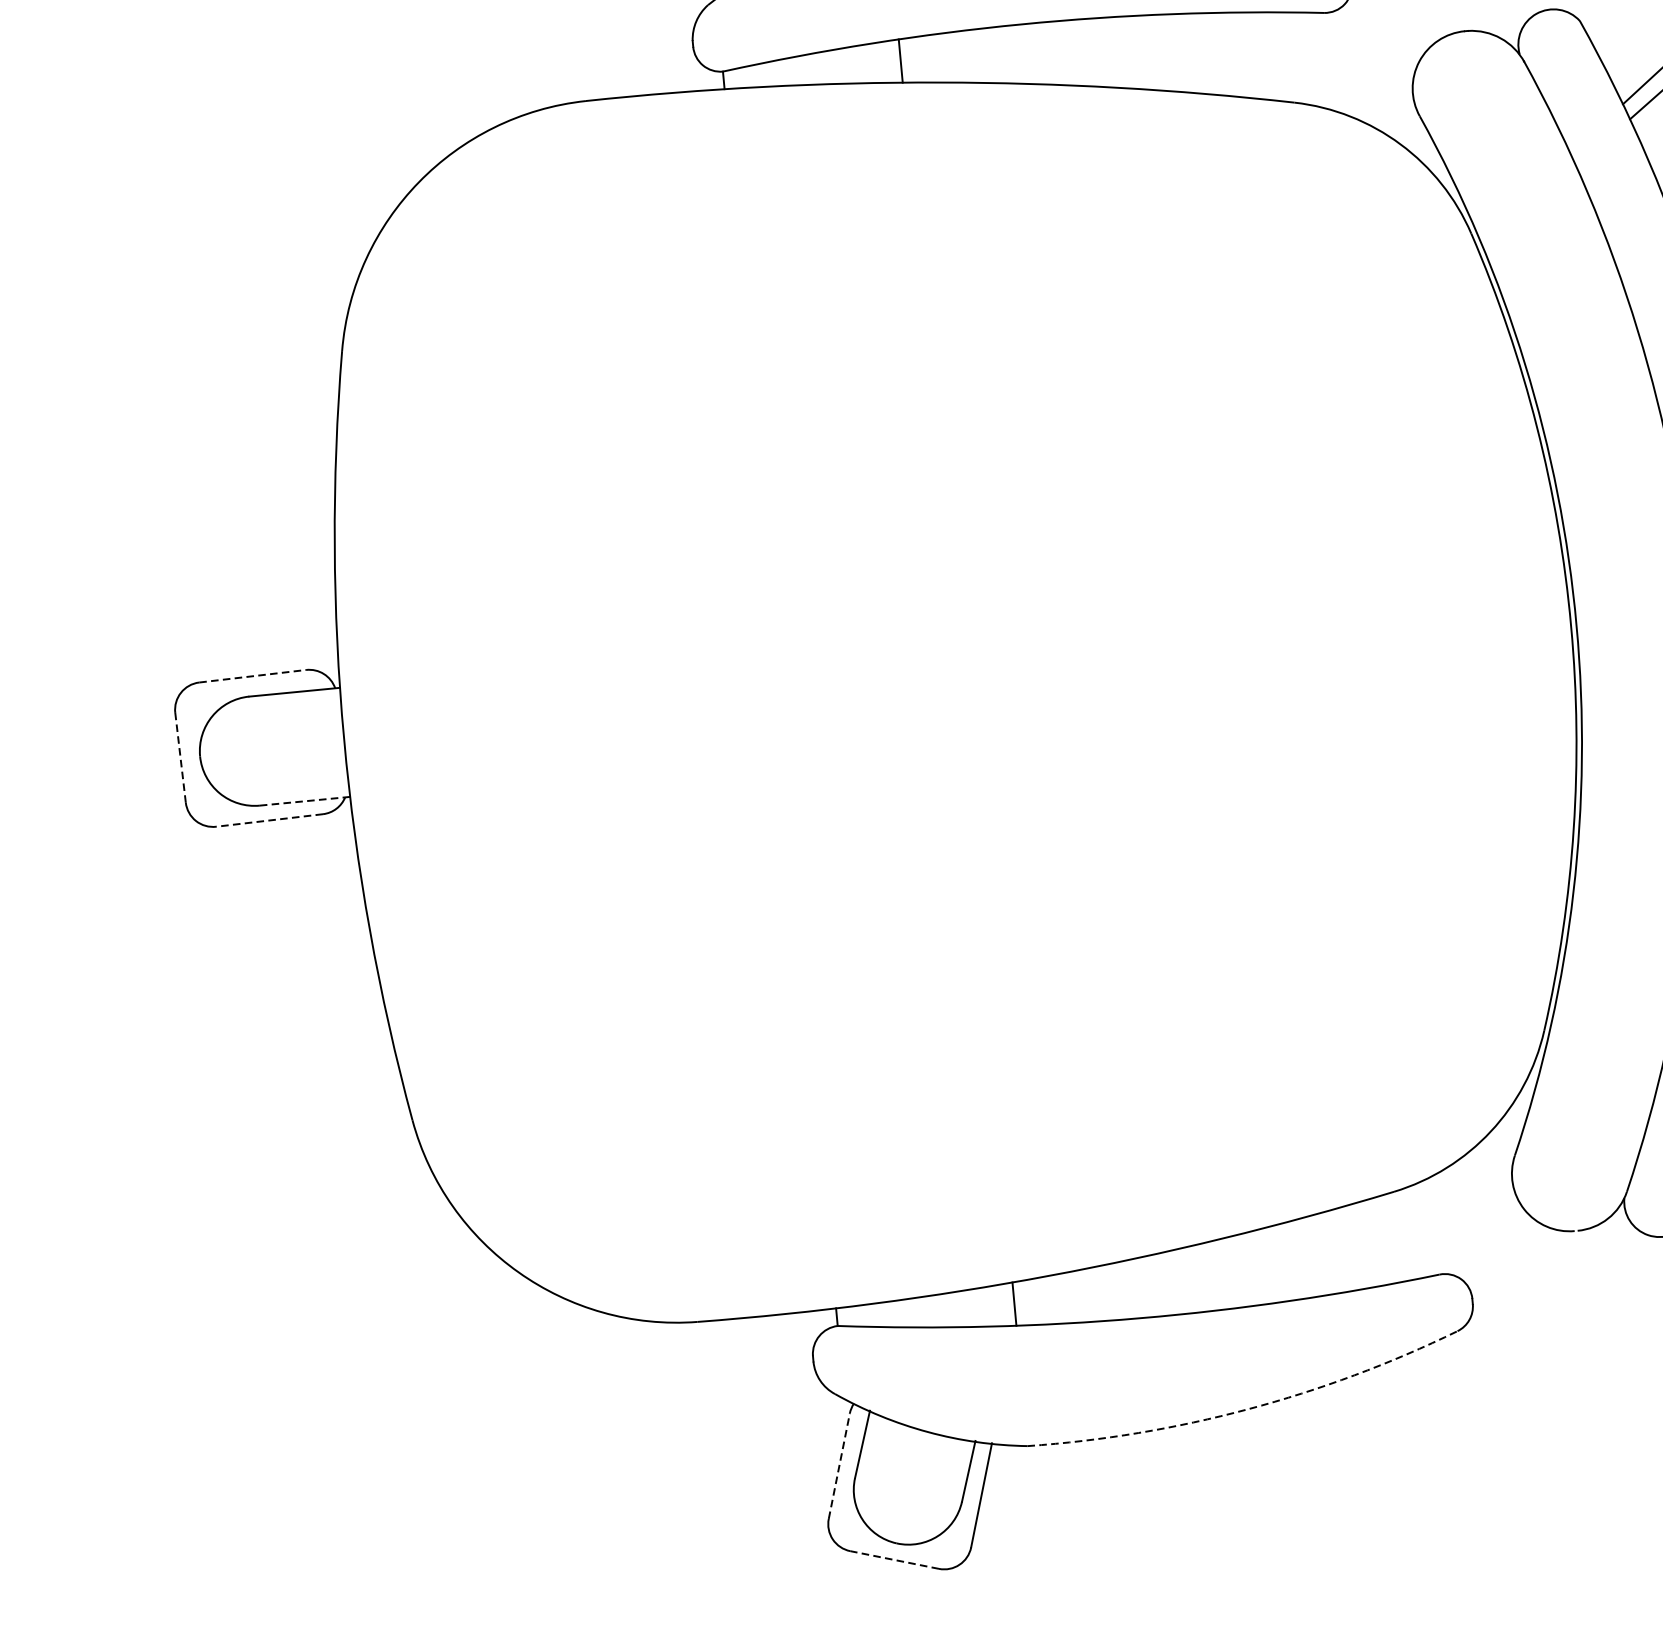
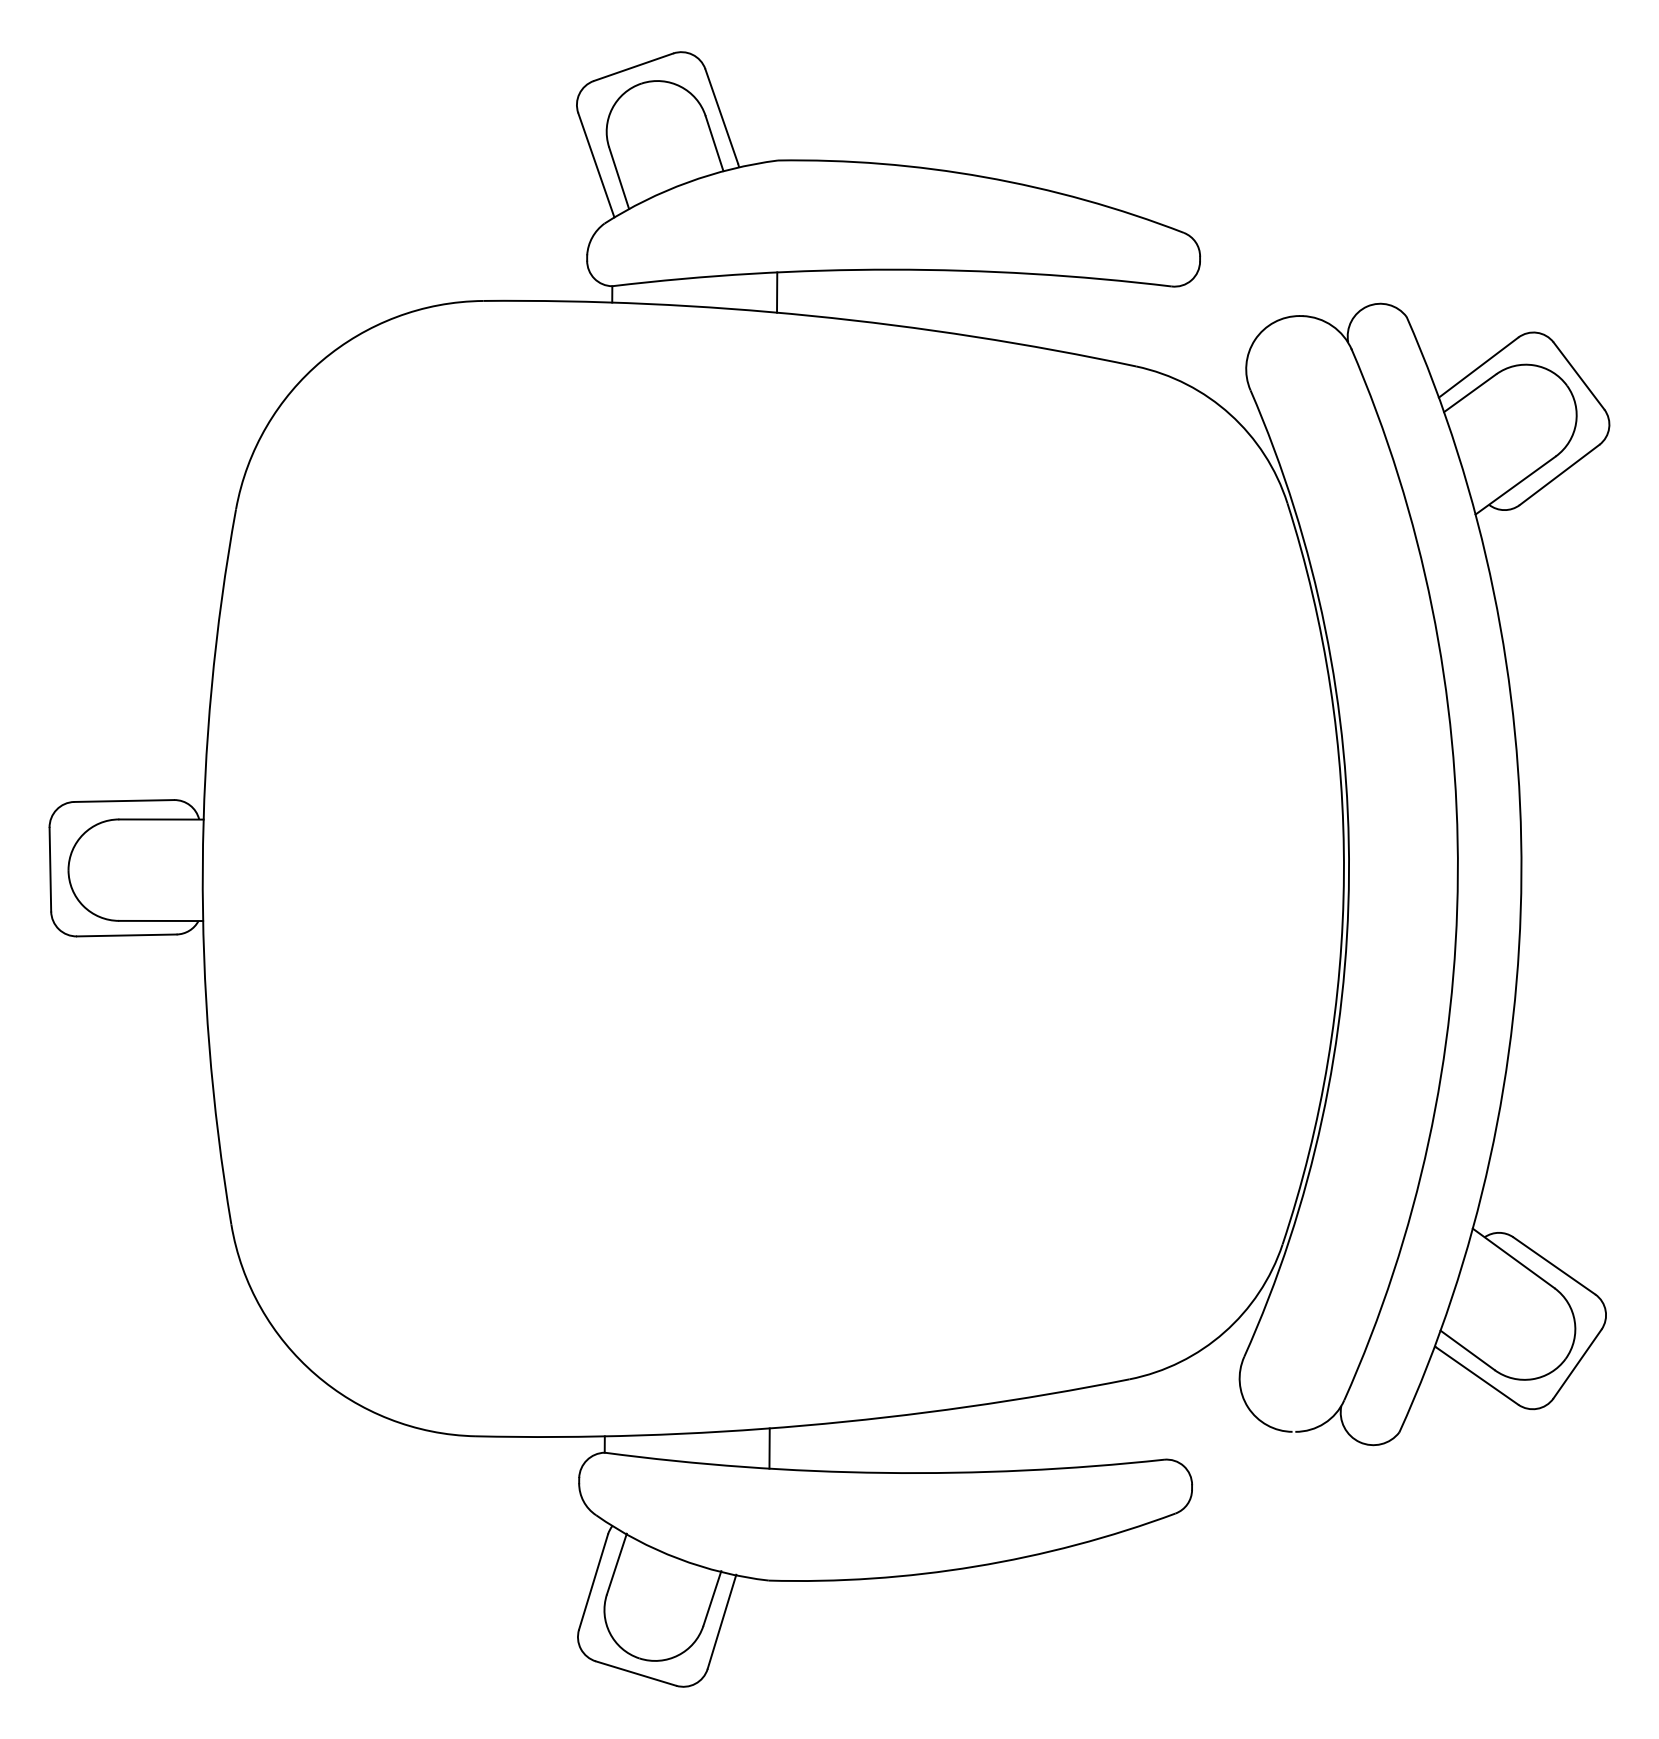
line: (253, 676) -> (124, 801), dashed -> solid
line: (180, 757) -> (50, 869), dashed -> solid
line: (305, 800) -> (161, 920), dashed -> solid
line: (269, 820) -> (126, 935), dashed -> solid
arc: (1248, 1409) -> (975, 1566), dashed -> solid
line: (839, 1466) -> (593, 1582), dashed -> solid
line: (895, 1559) -> (636, 1673), dashed -> solid

